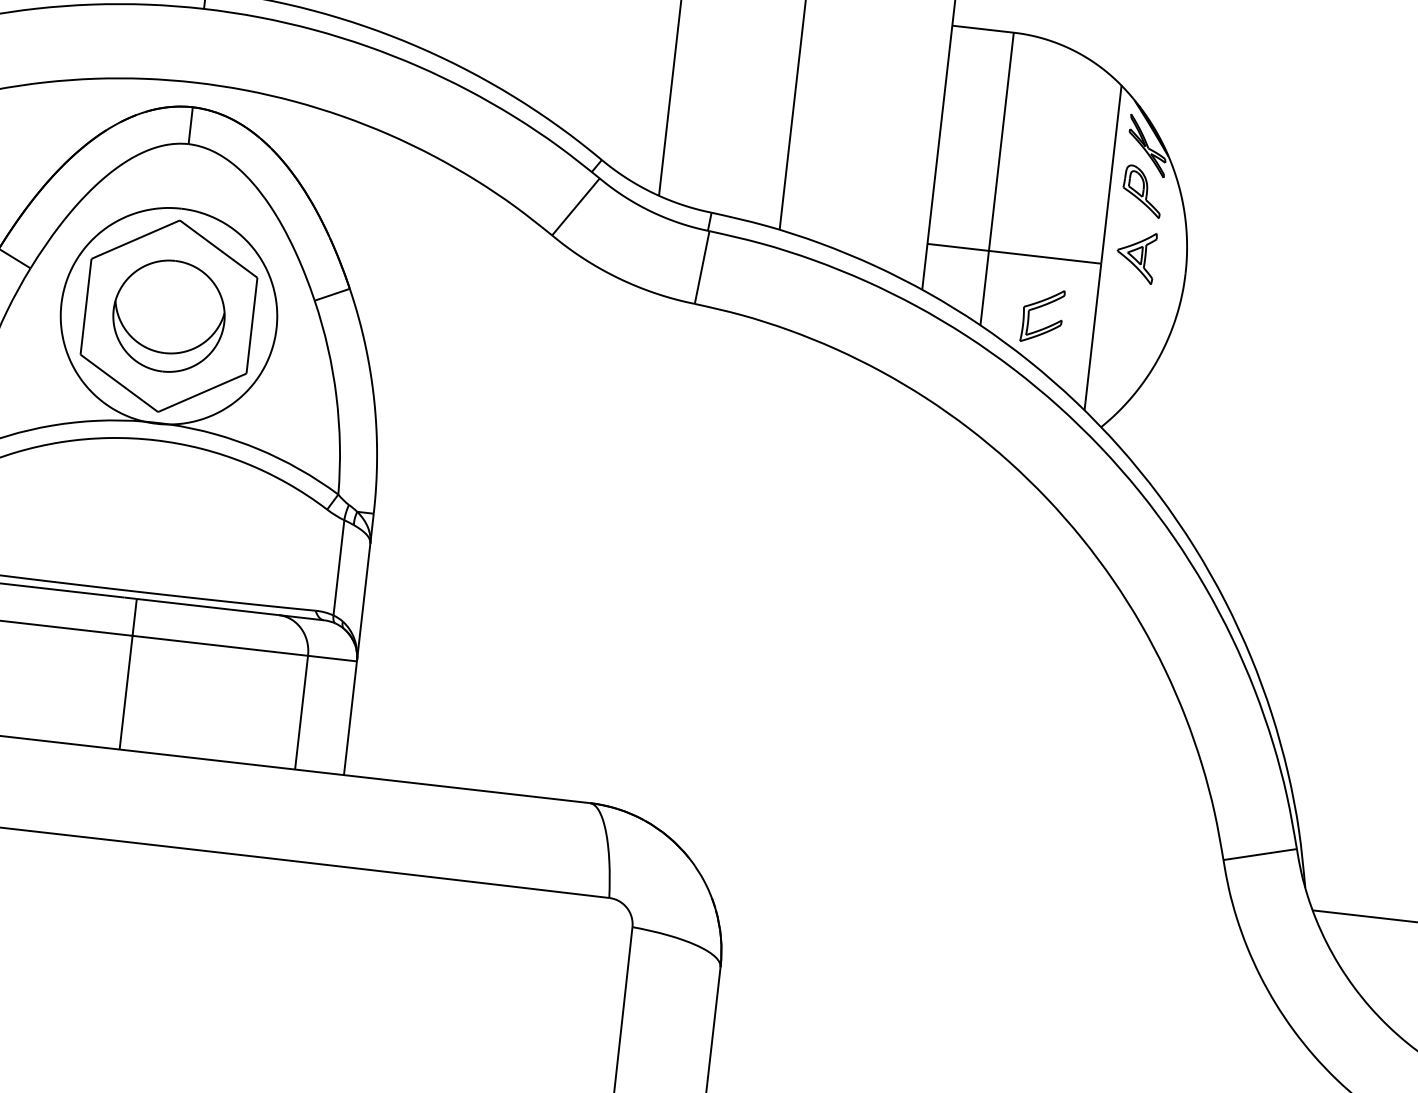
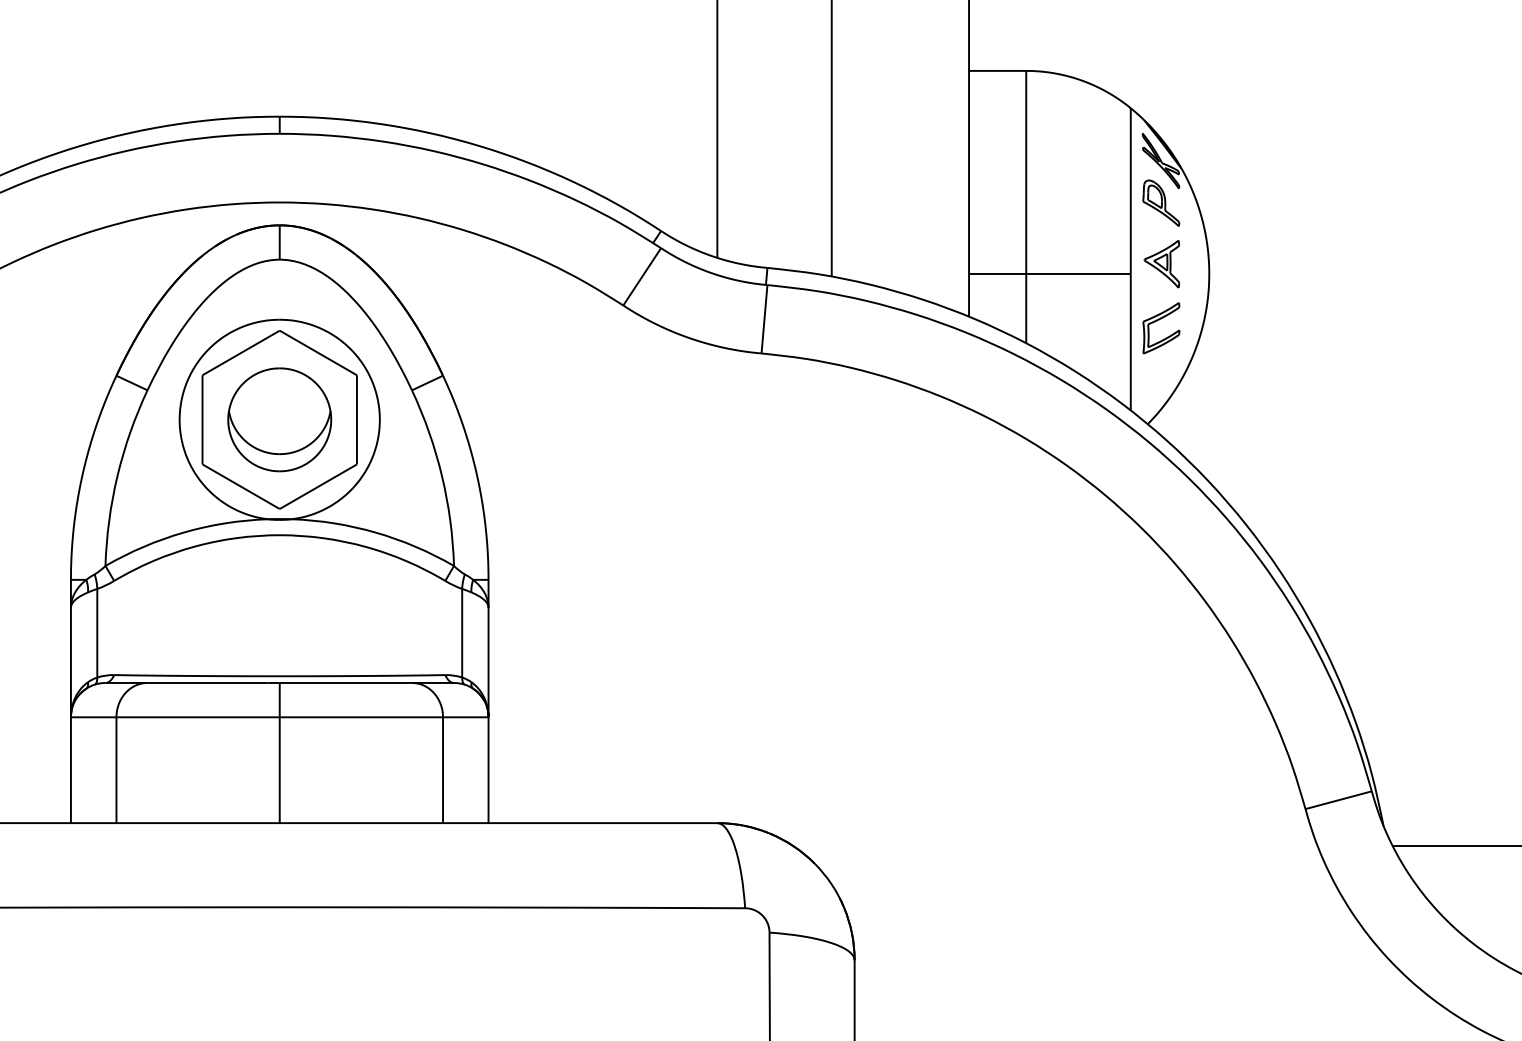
part: (1039, 308) -> (1157, 321), moved

